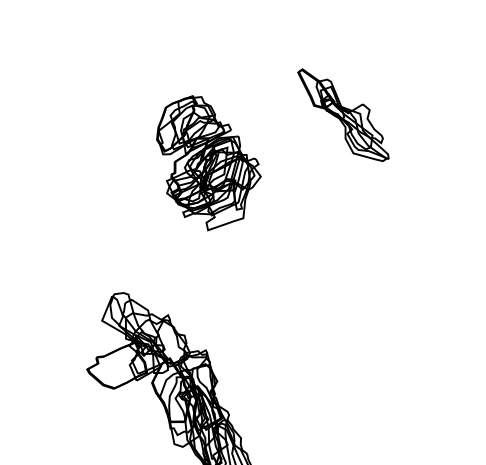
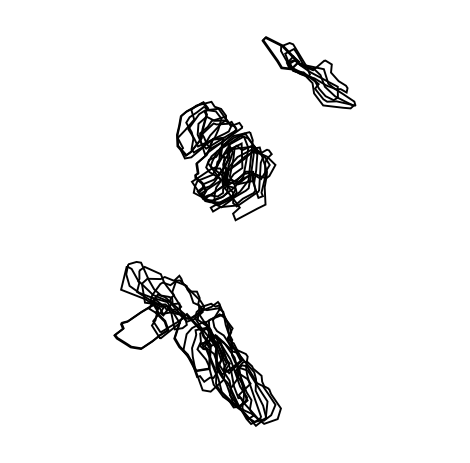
part: (208, 163) -> (226, 160), moved

